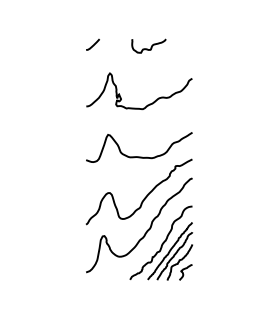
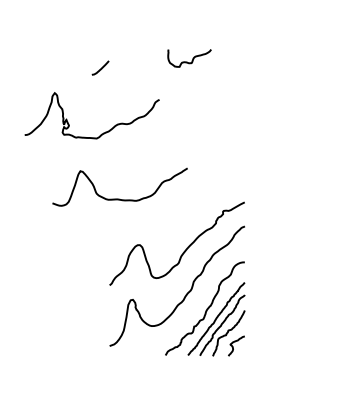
line: (93, 44) -> (101, 67), moved
curve: (147, 104) -> (102, 132), moved
curve: (139, 156) -> (120, 198), moved

